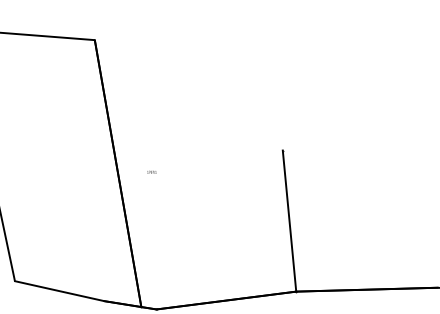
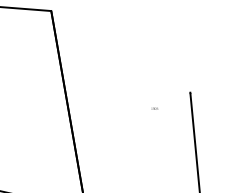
text: (151, 171) -> (154, 108), moved

